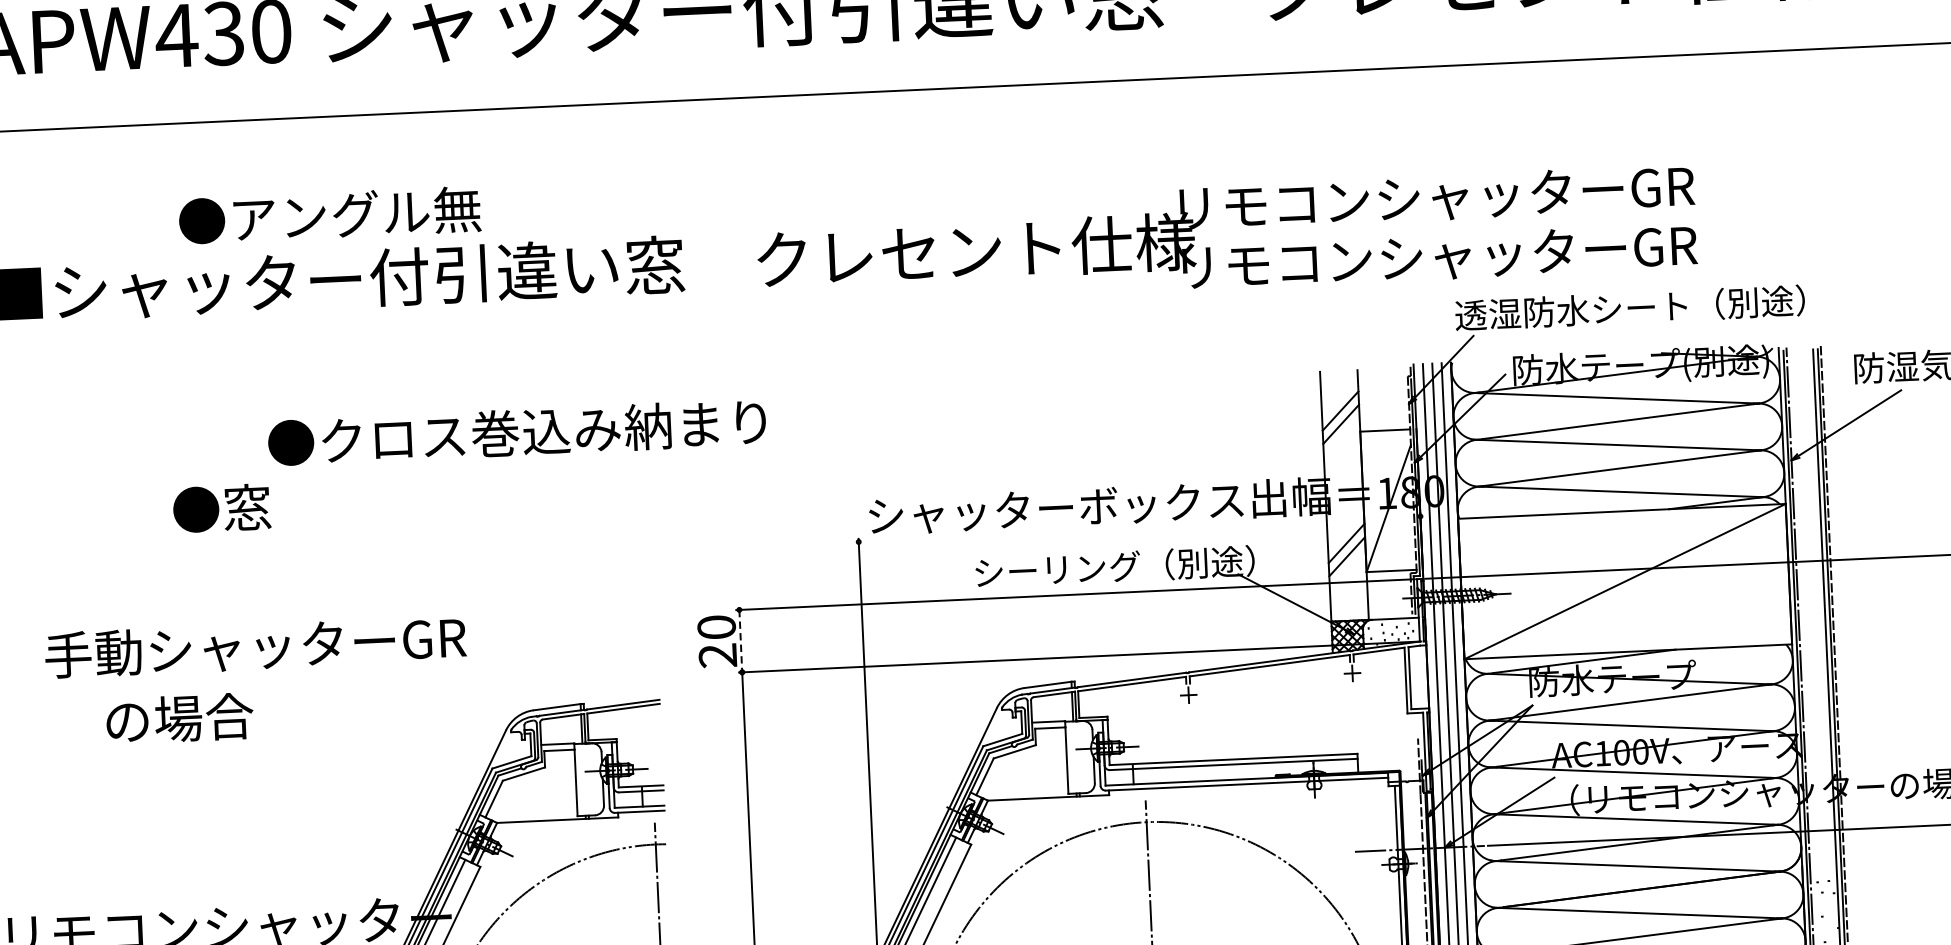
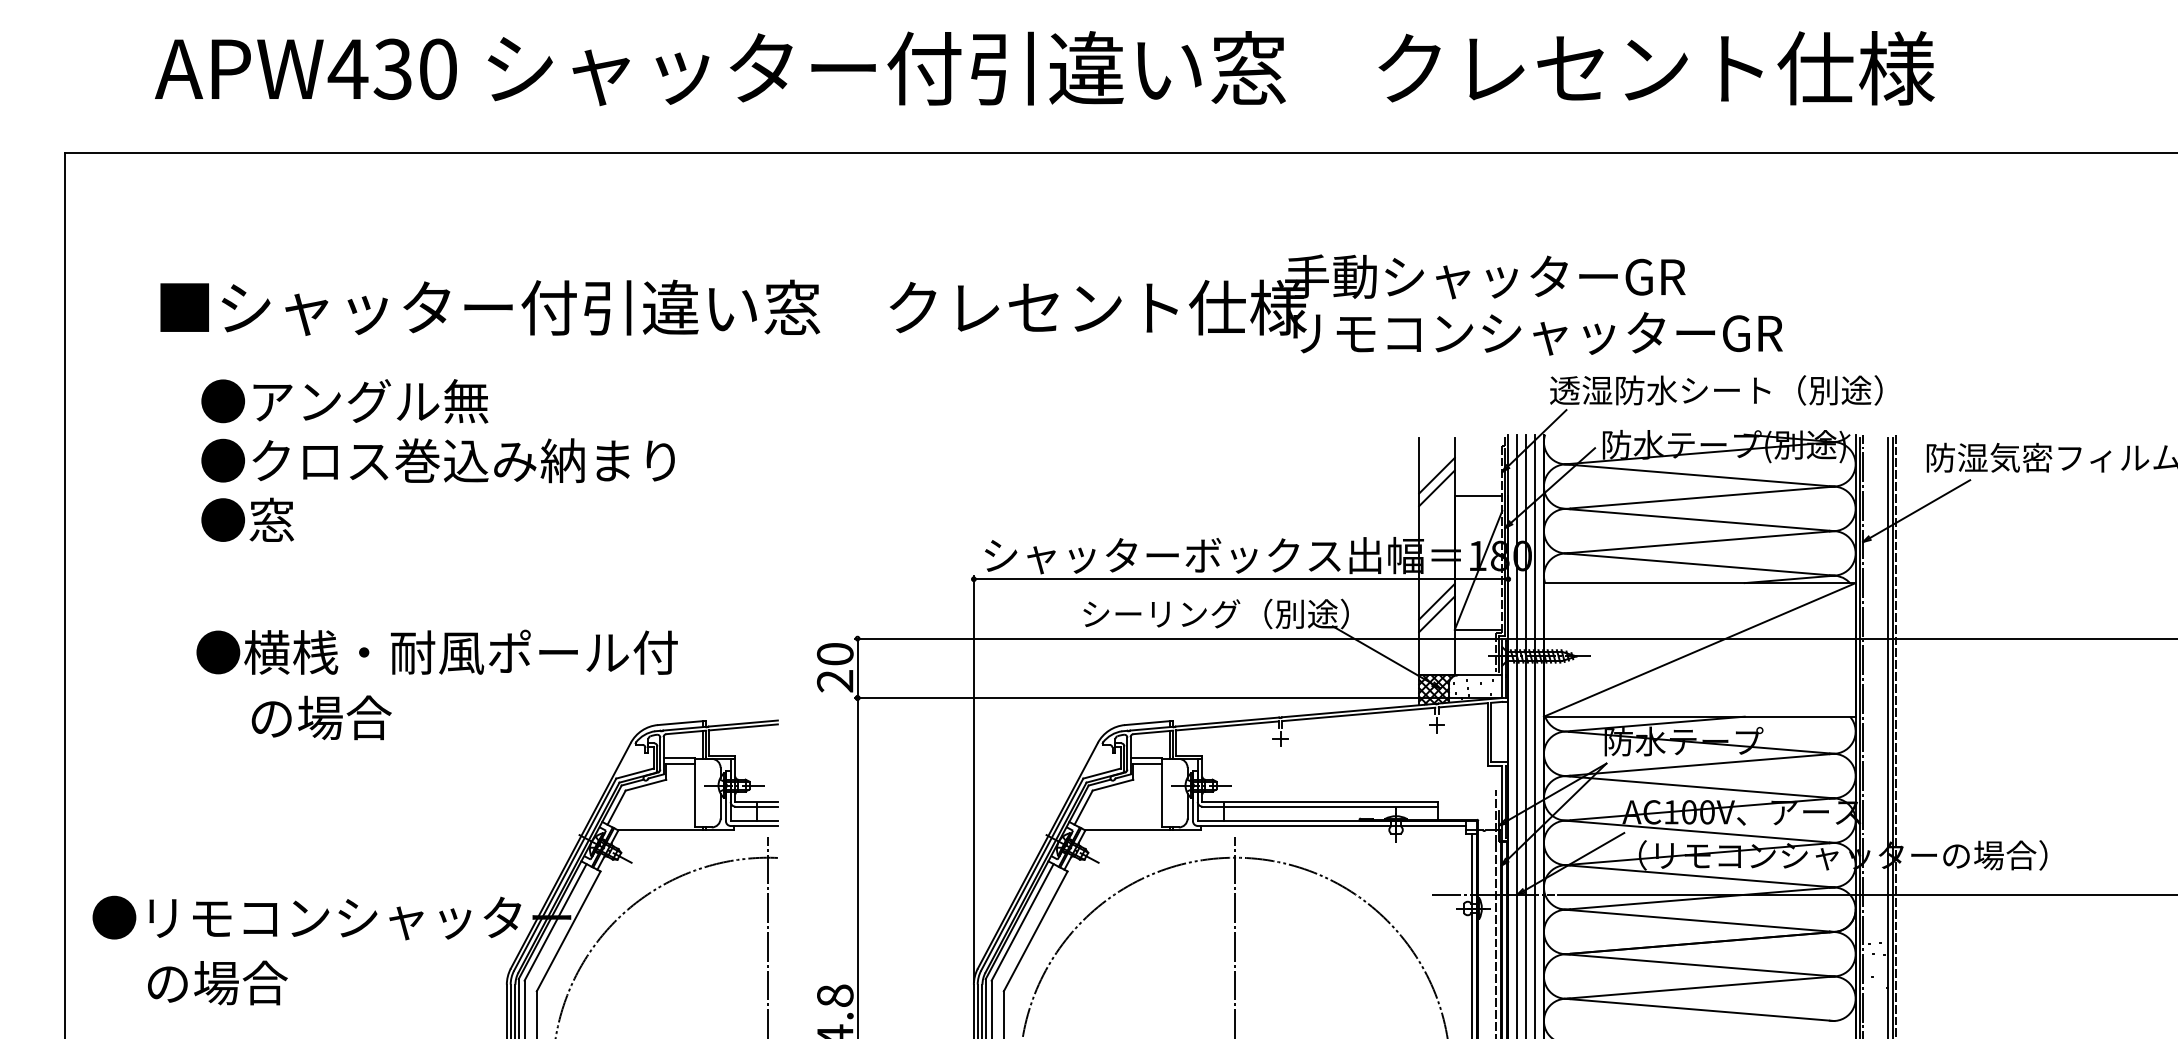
text: (1432, 197) -> (1533, 276), リモコンシャッターGR -> 手動シャッターGR
text: (329, 215) -> (344, 401), moved
text: (516, 432) -> (437, 460), moved
text: (221, 507) -> (247, 519), moved
line: (1139, 529) -> (1240, 579), added
line: (740, 641) -> (857, 668), dashed -> solid
text: (297, 644) -> (436, 652), 手動シャッターGR -> ●横桟・耐風ポール付

